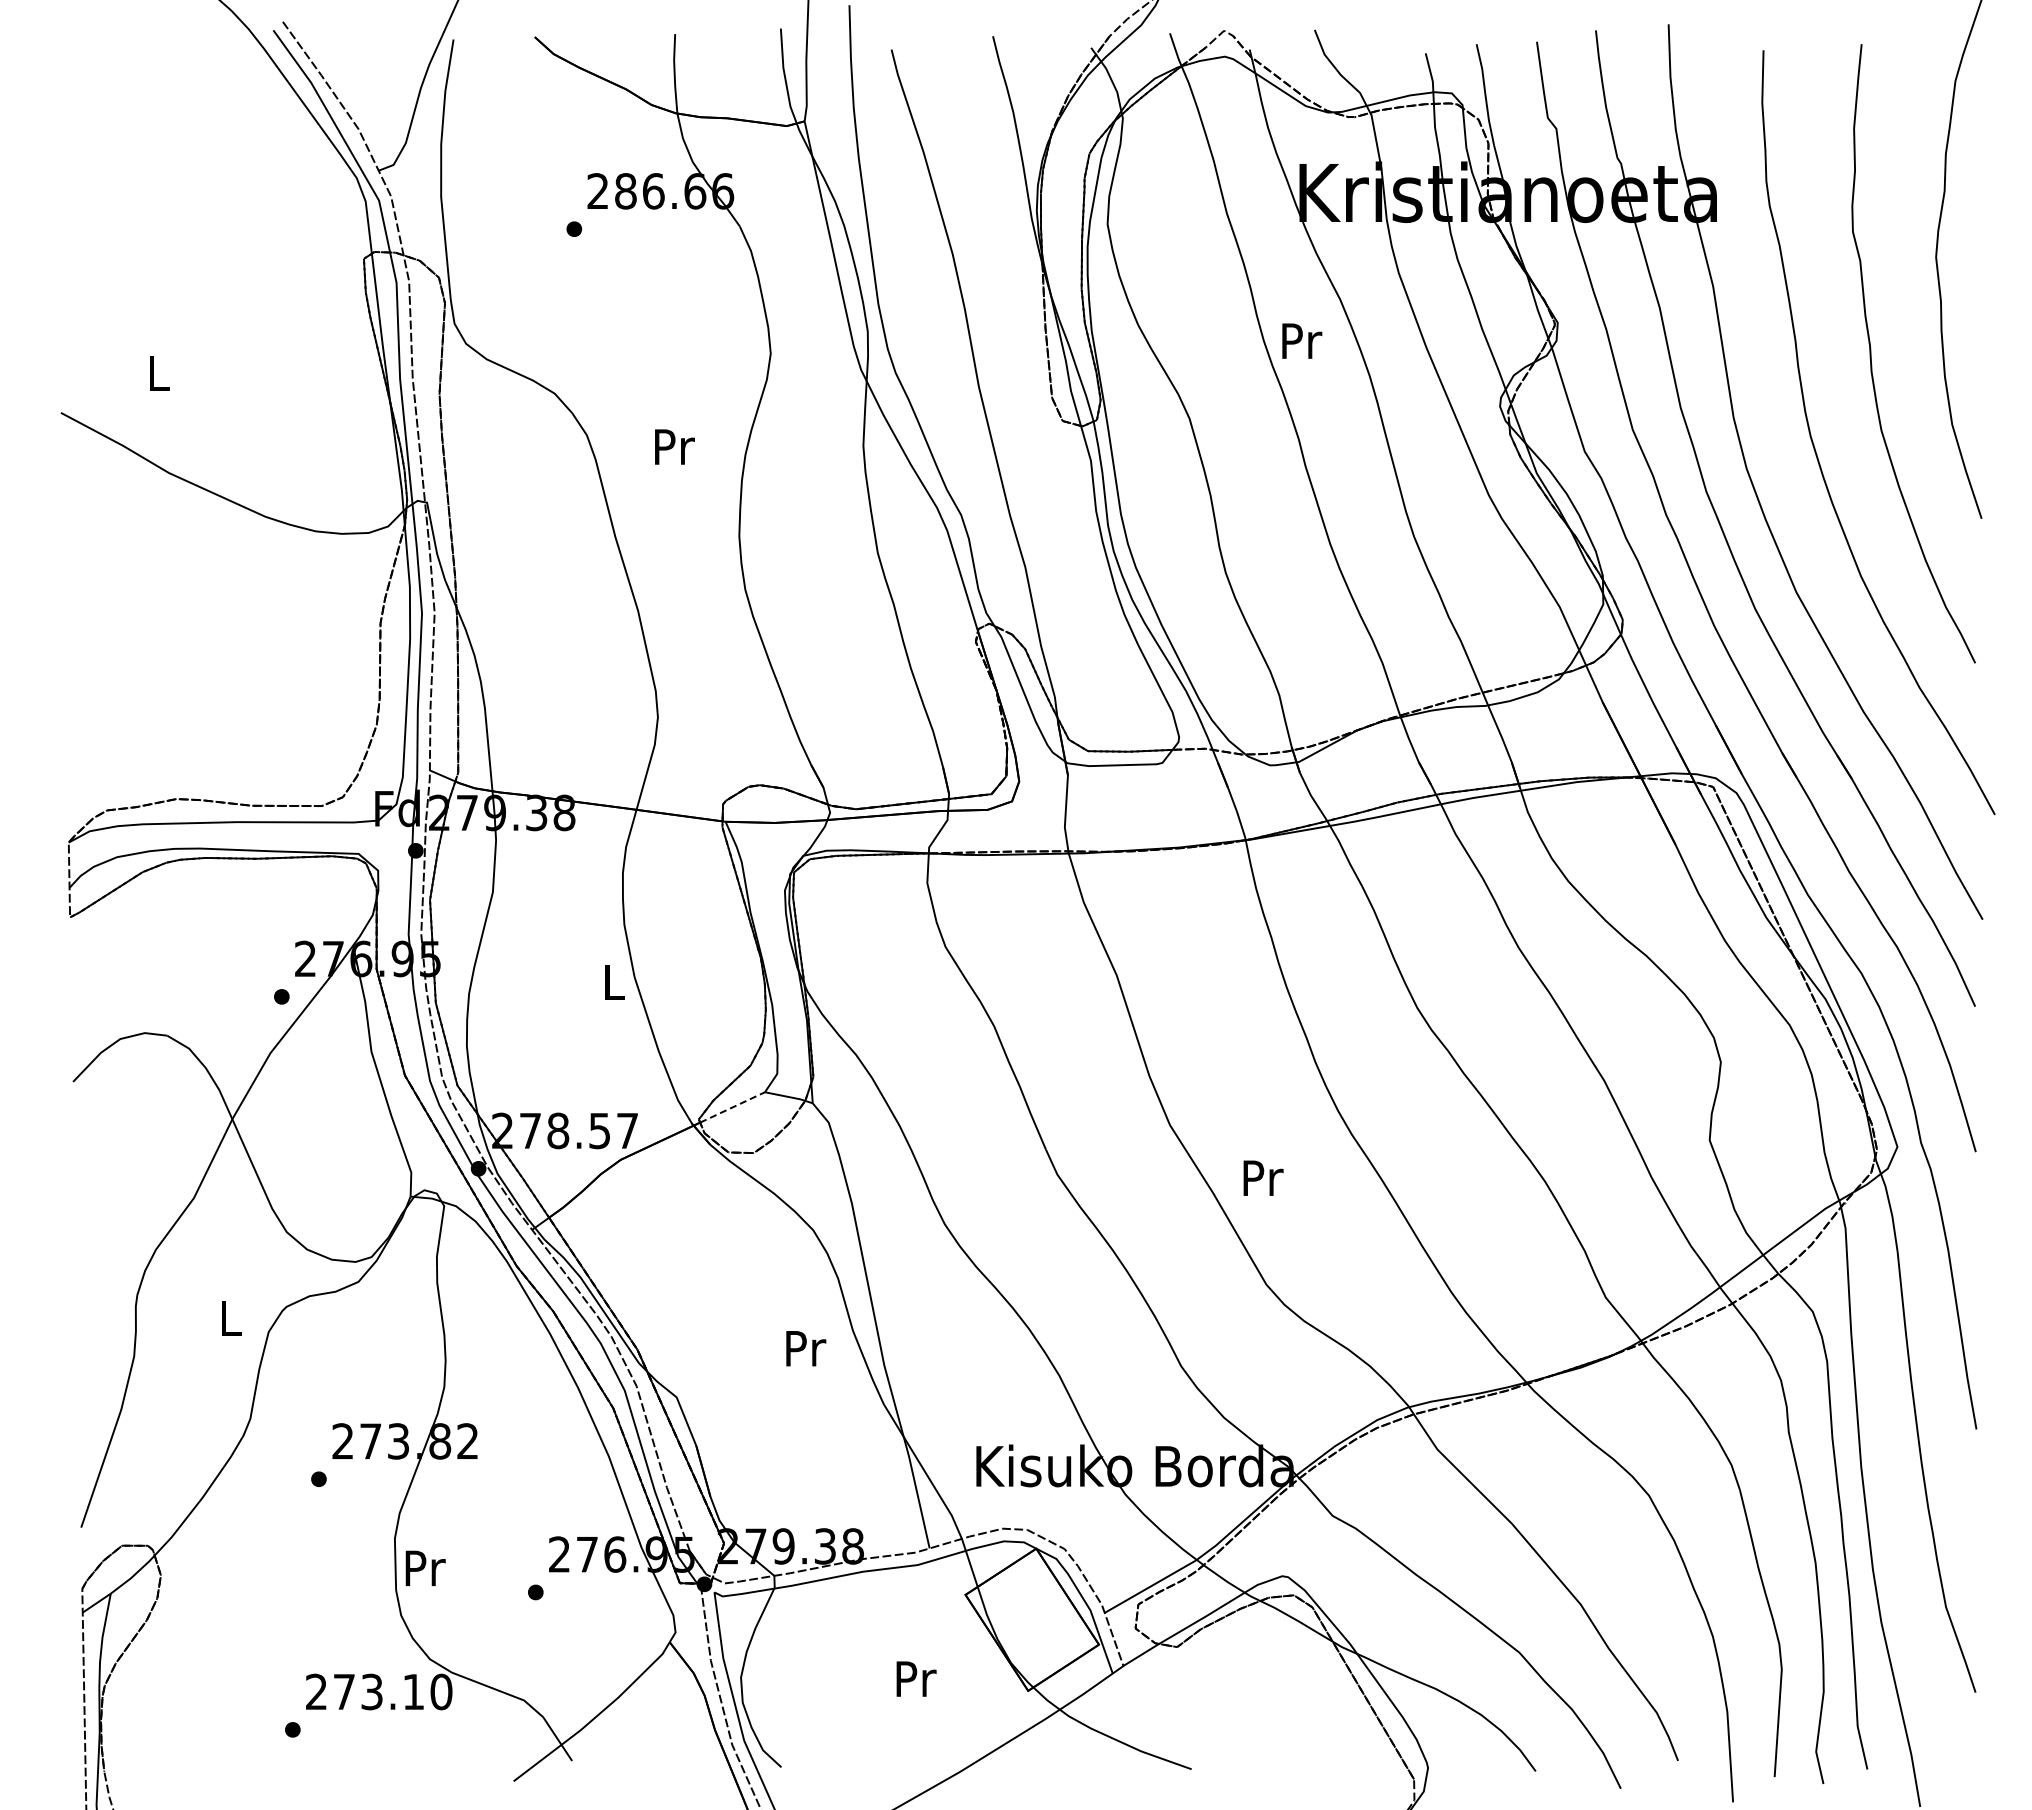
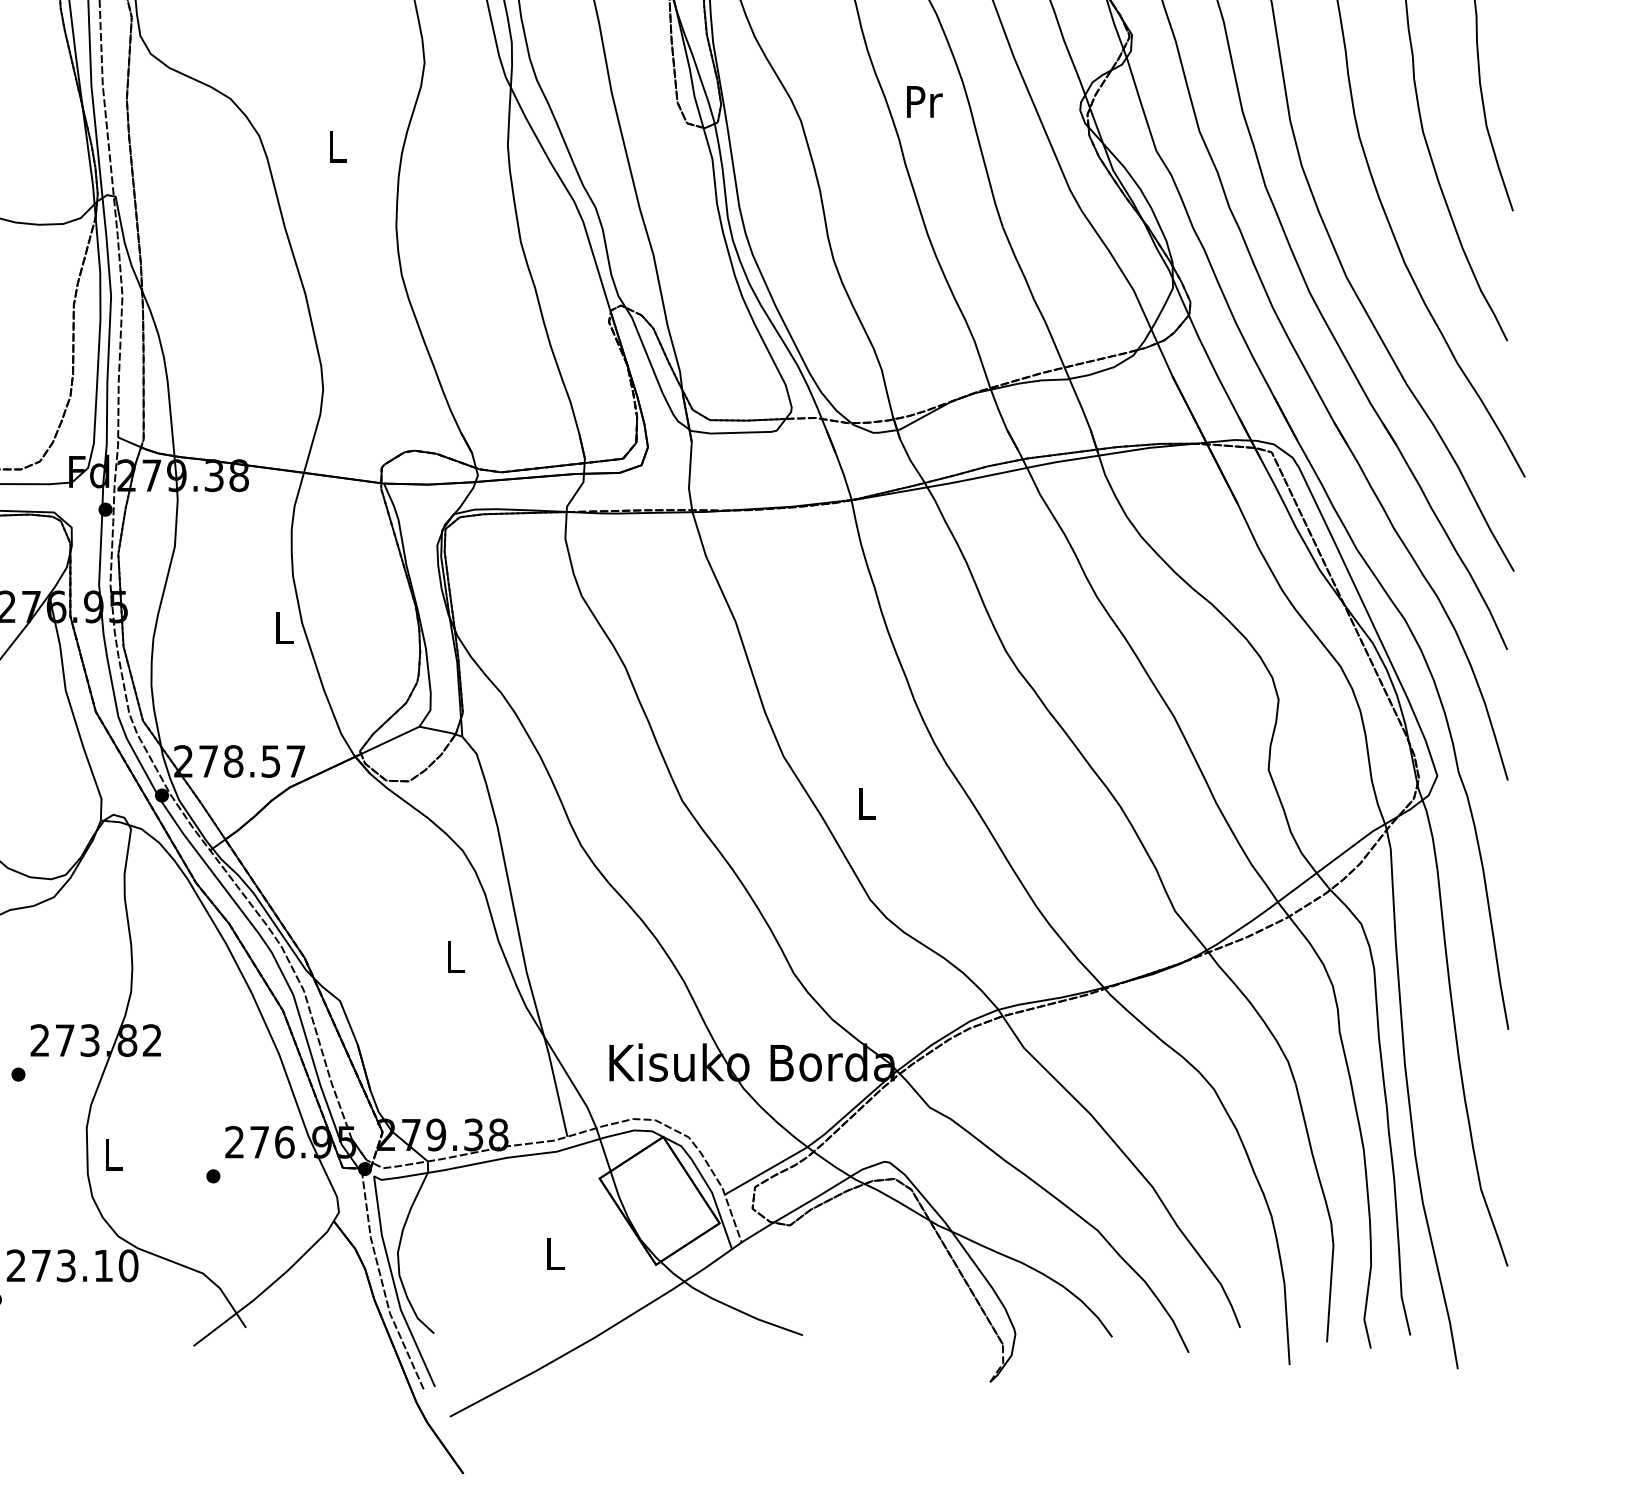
text: (1302, 340) -> (925, 101), moved
text: (674, 446) -> (338, 146), Pr -> L
line: (732, 1107) -> (390, 740), dashed -> solid
text: (1263, 1177) -> (867, 803), Pr -> L
text: (806, 1348) -> (456, 957), Pr -> L
text: (425, 1568) -> (114, 1154), Pr -> L
text: (916, 1678) -> (555, 1253), Pr -> L

